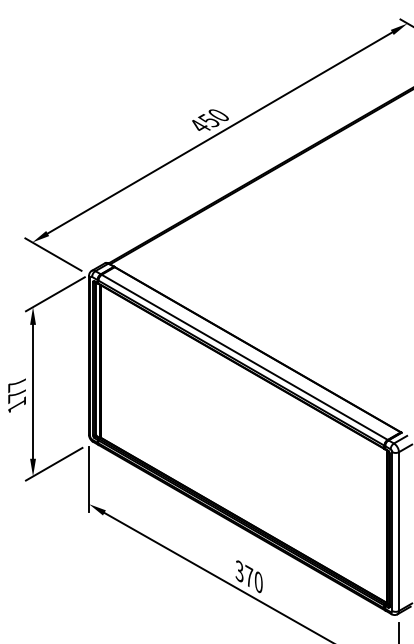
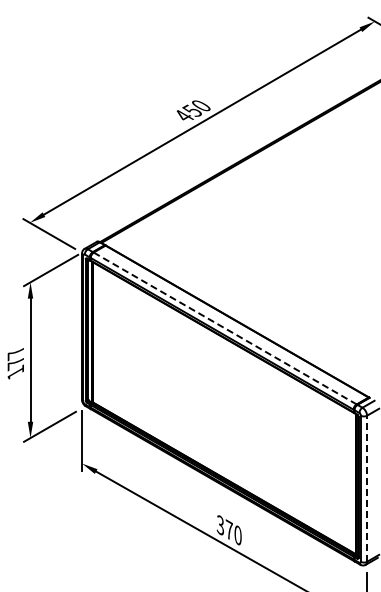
line: (245, 357) -> (225, 328), solid -> dashed
line: (399, 531) -> (367, 488), solid -> dashed

